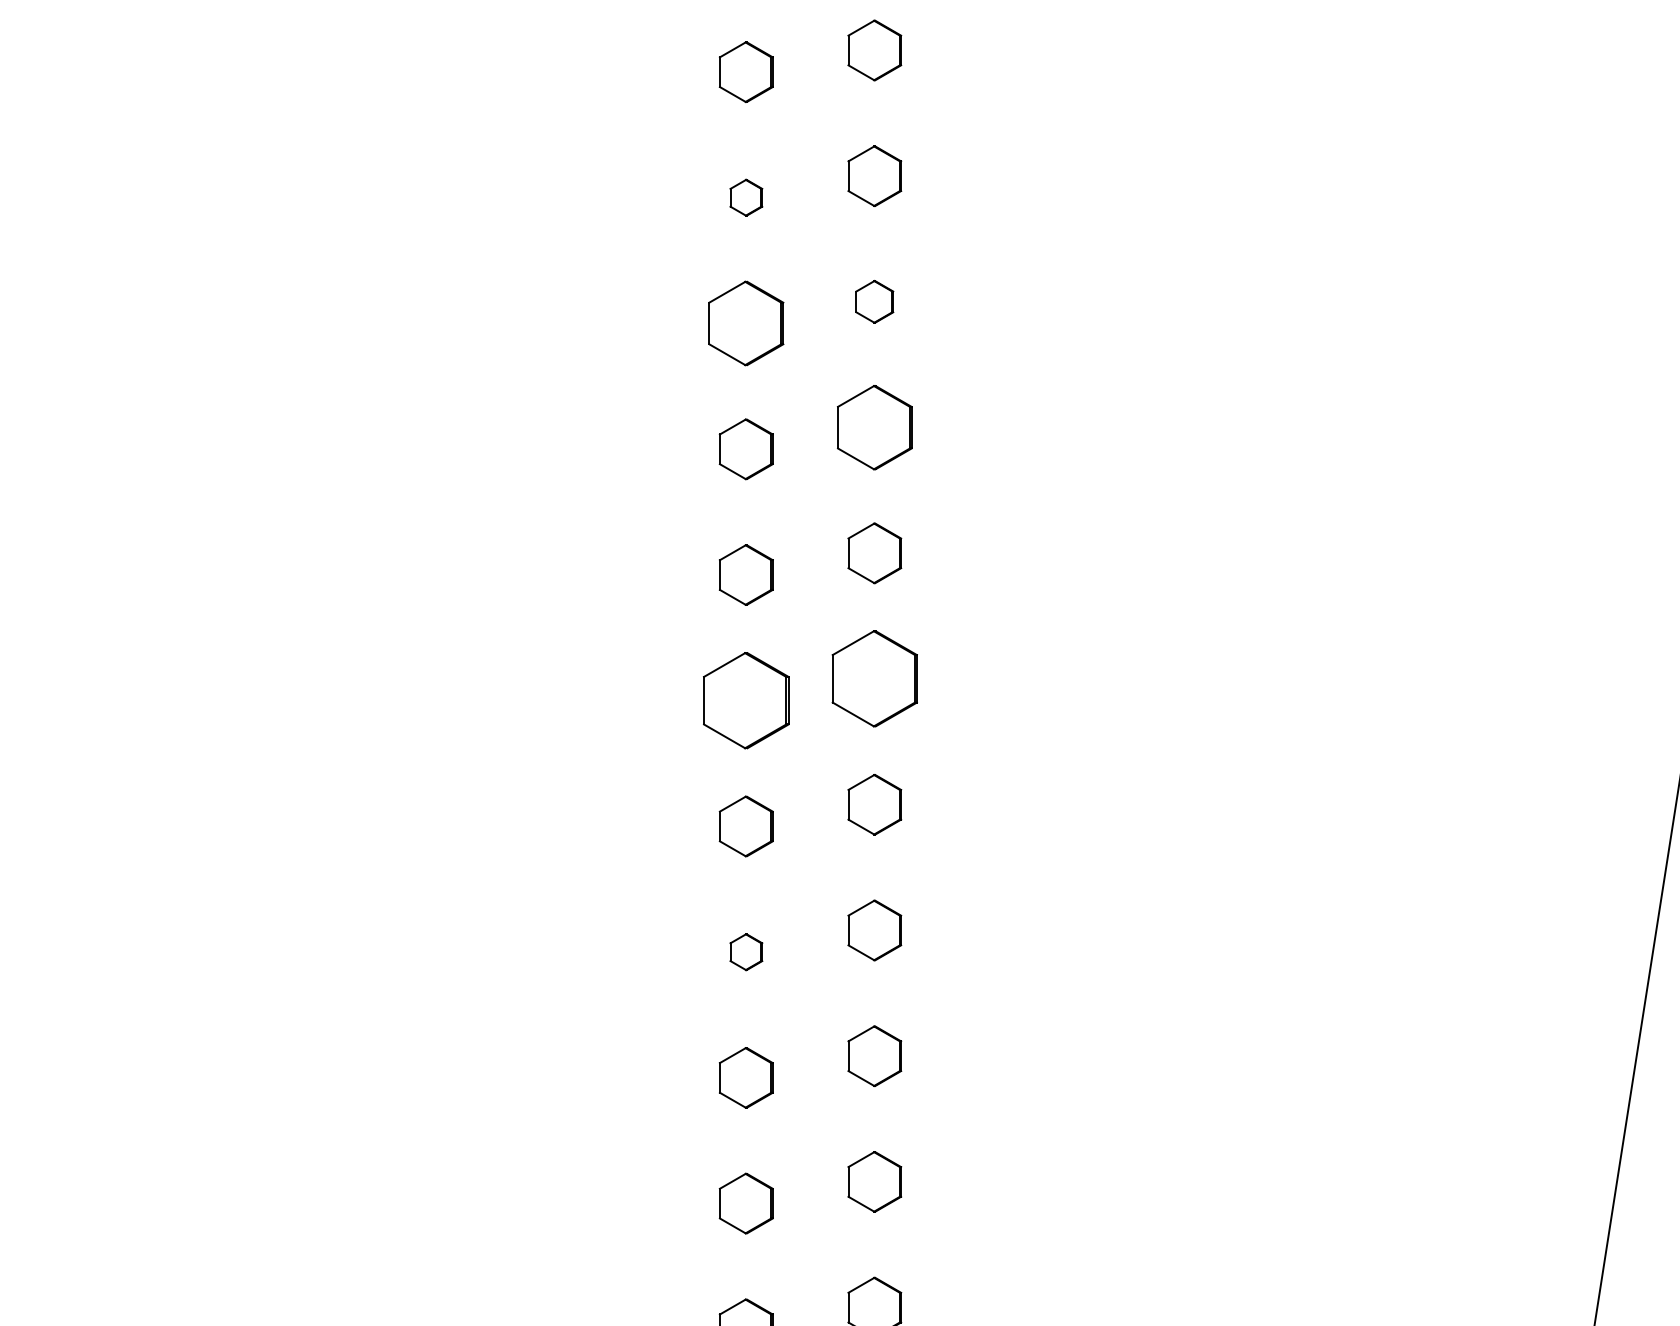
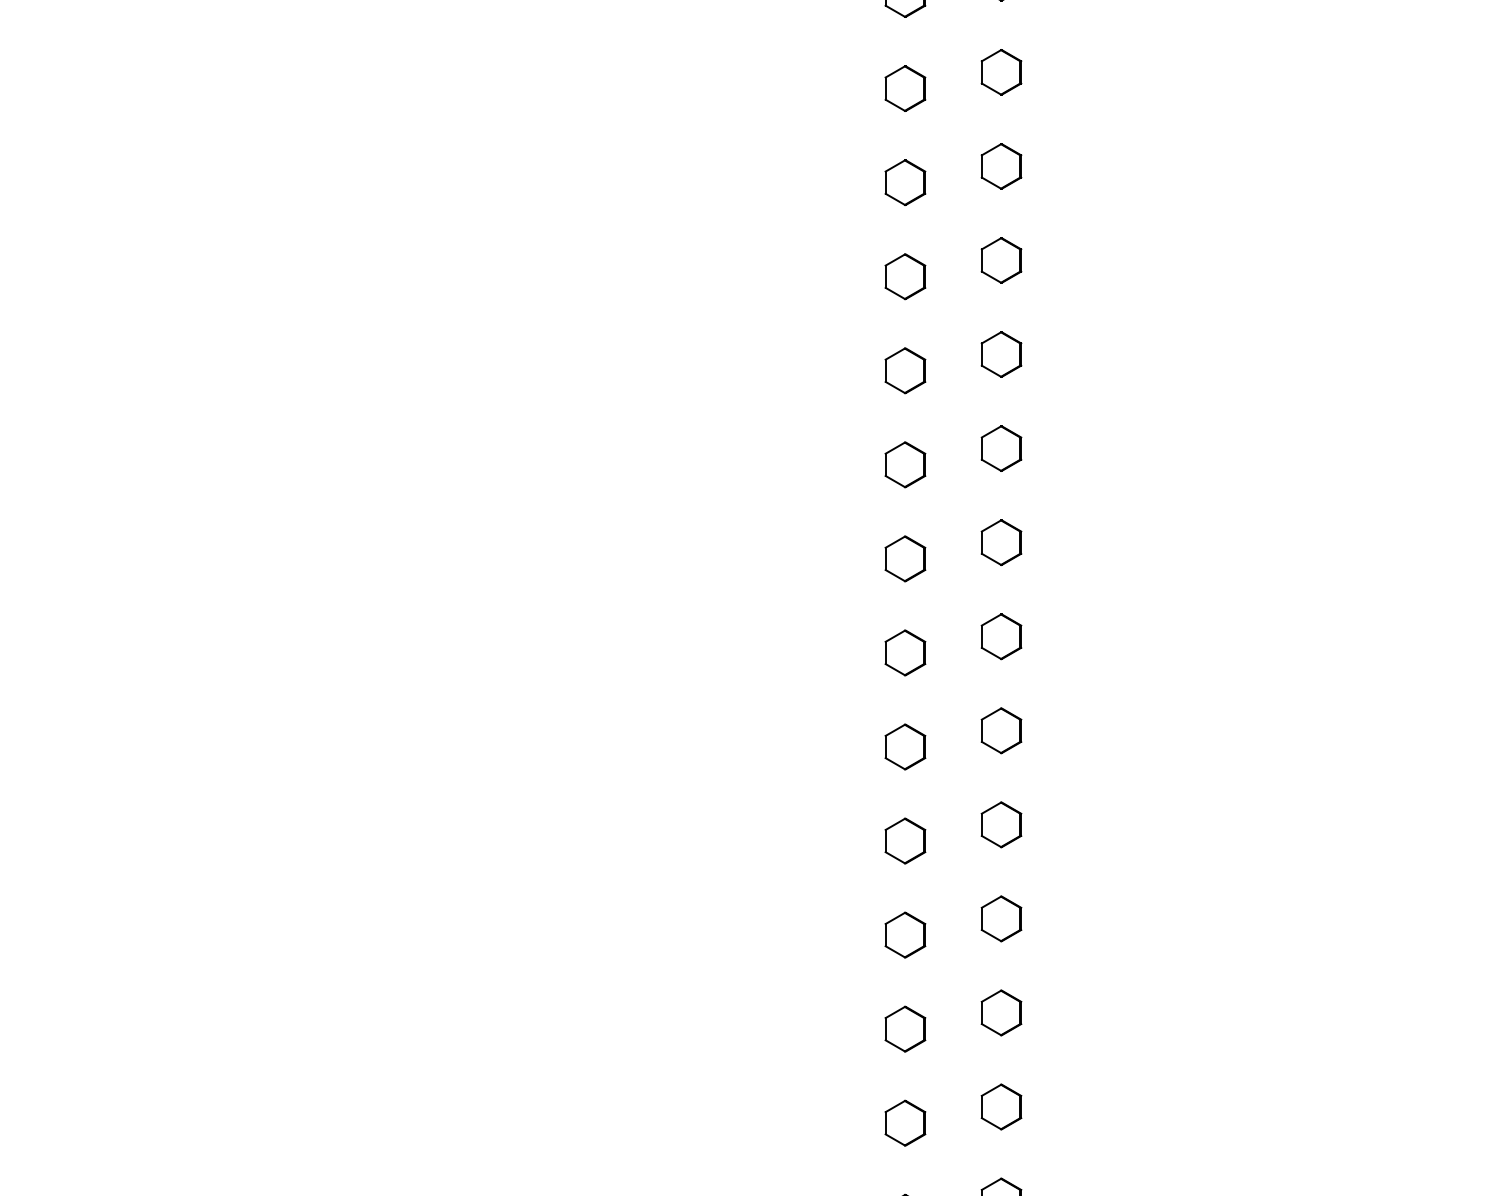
part: (746, 197) -> (905, 182), size x1.67
part: (874, 301) -> (1001, 260), size x1.43
part: (746, 323) -> (905, 276), size x0.71
part: (874, 427) -> (1001, 354), size x0.71
part: (874, 678) -> (1001, 542), size x0.62
part: (746, 700) -> (905, 558), size x0.62
part: (746, 951) -> (905, 746), size x1.67

